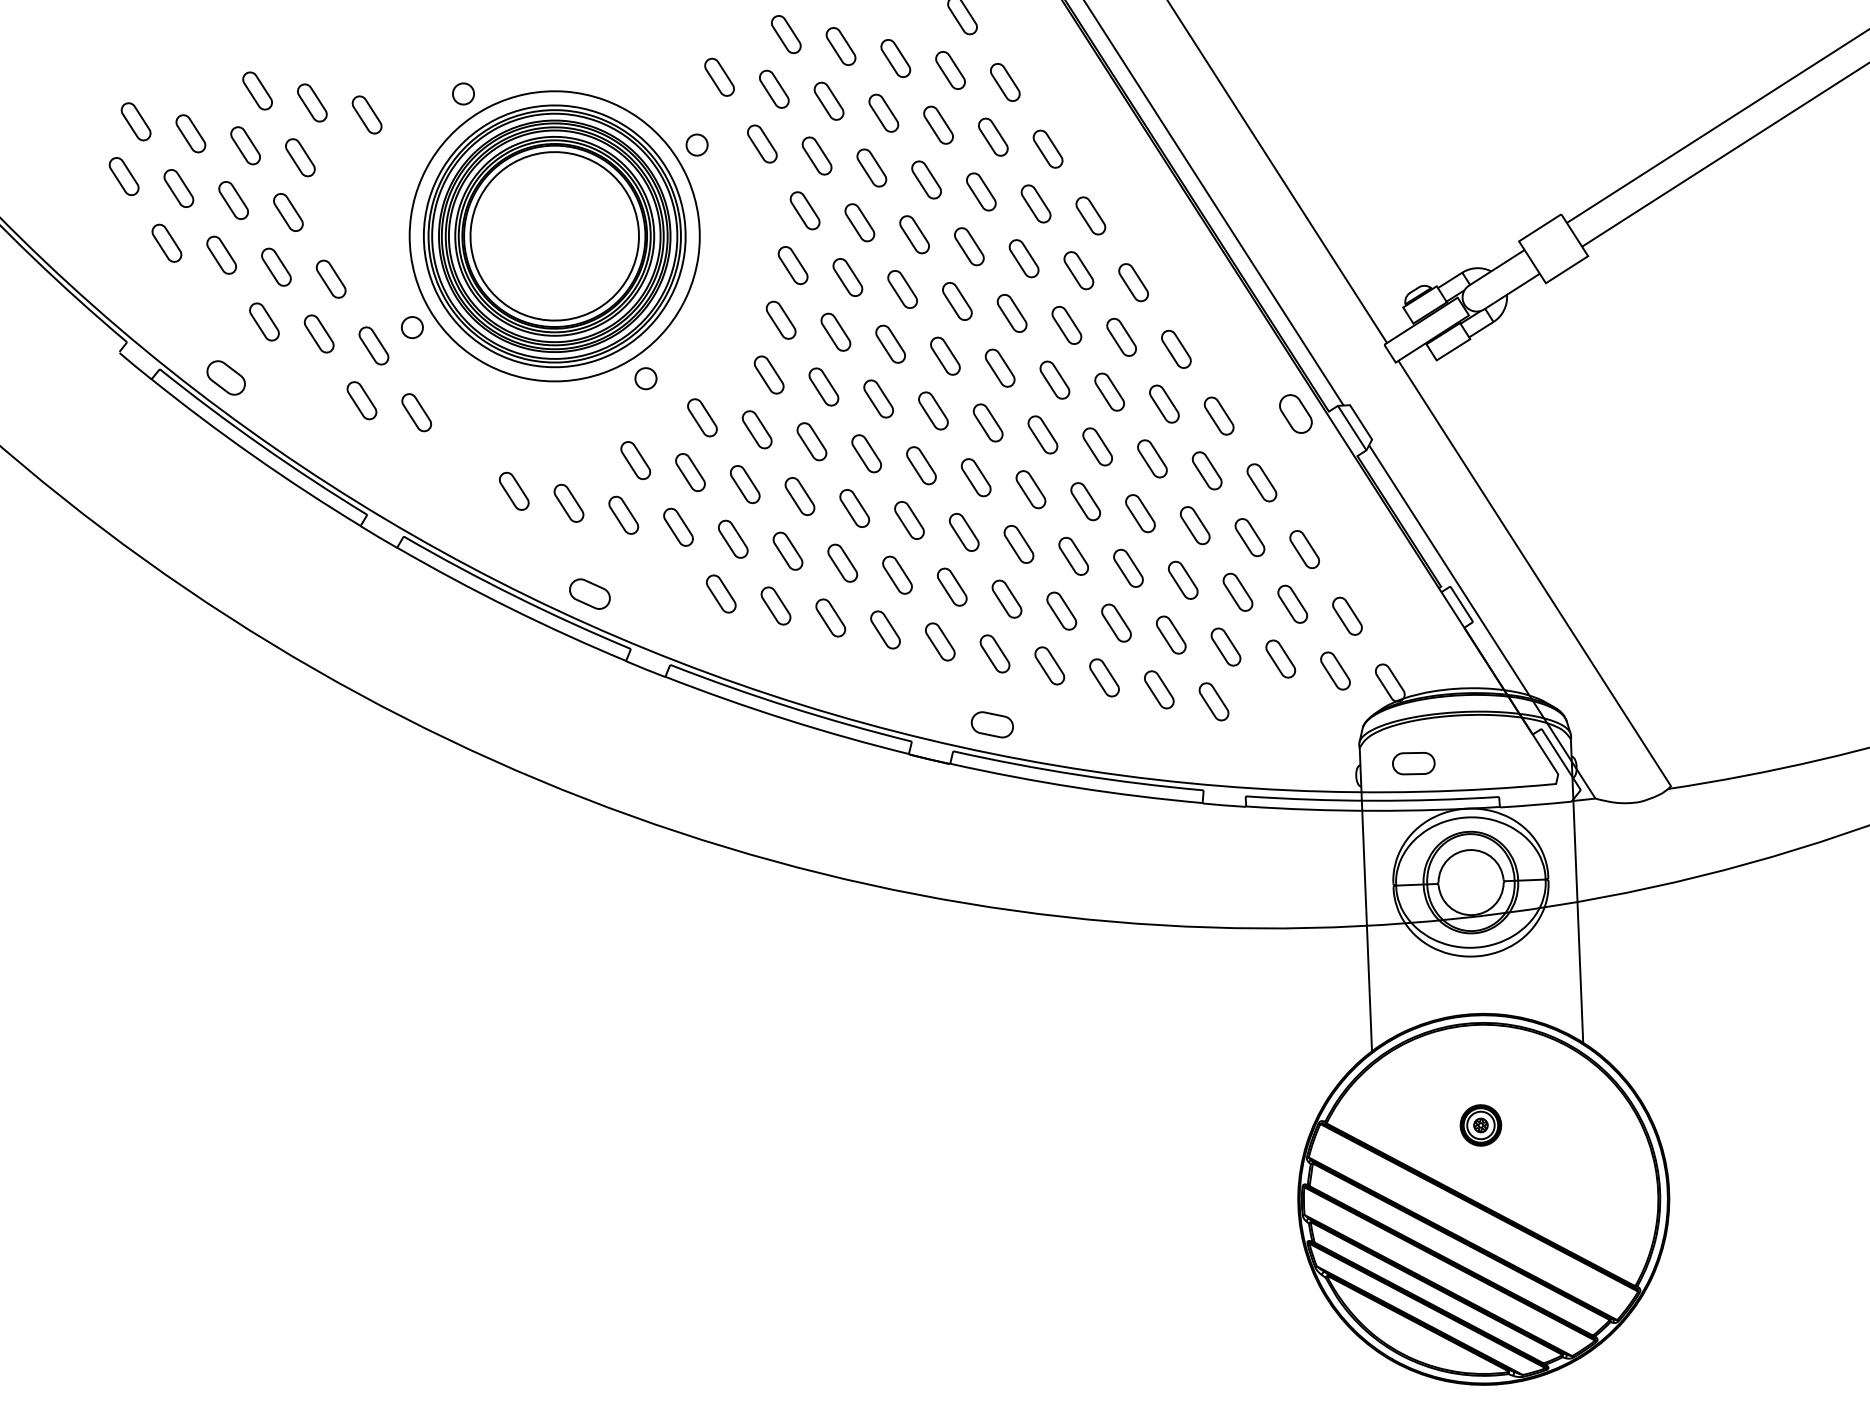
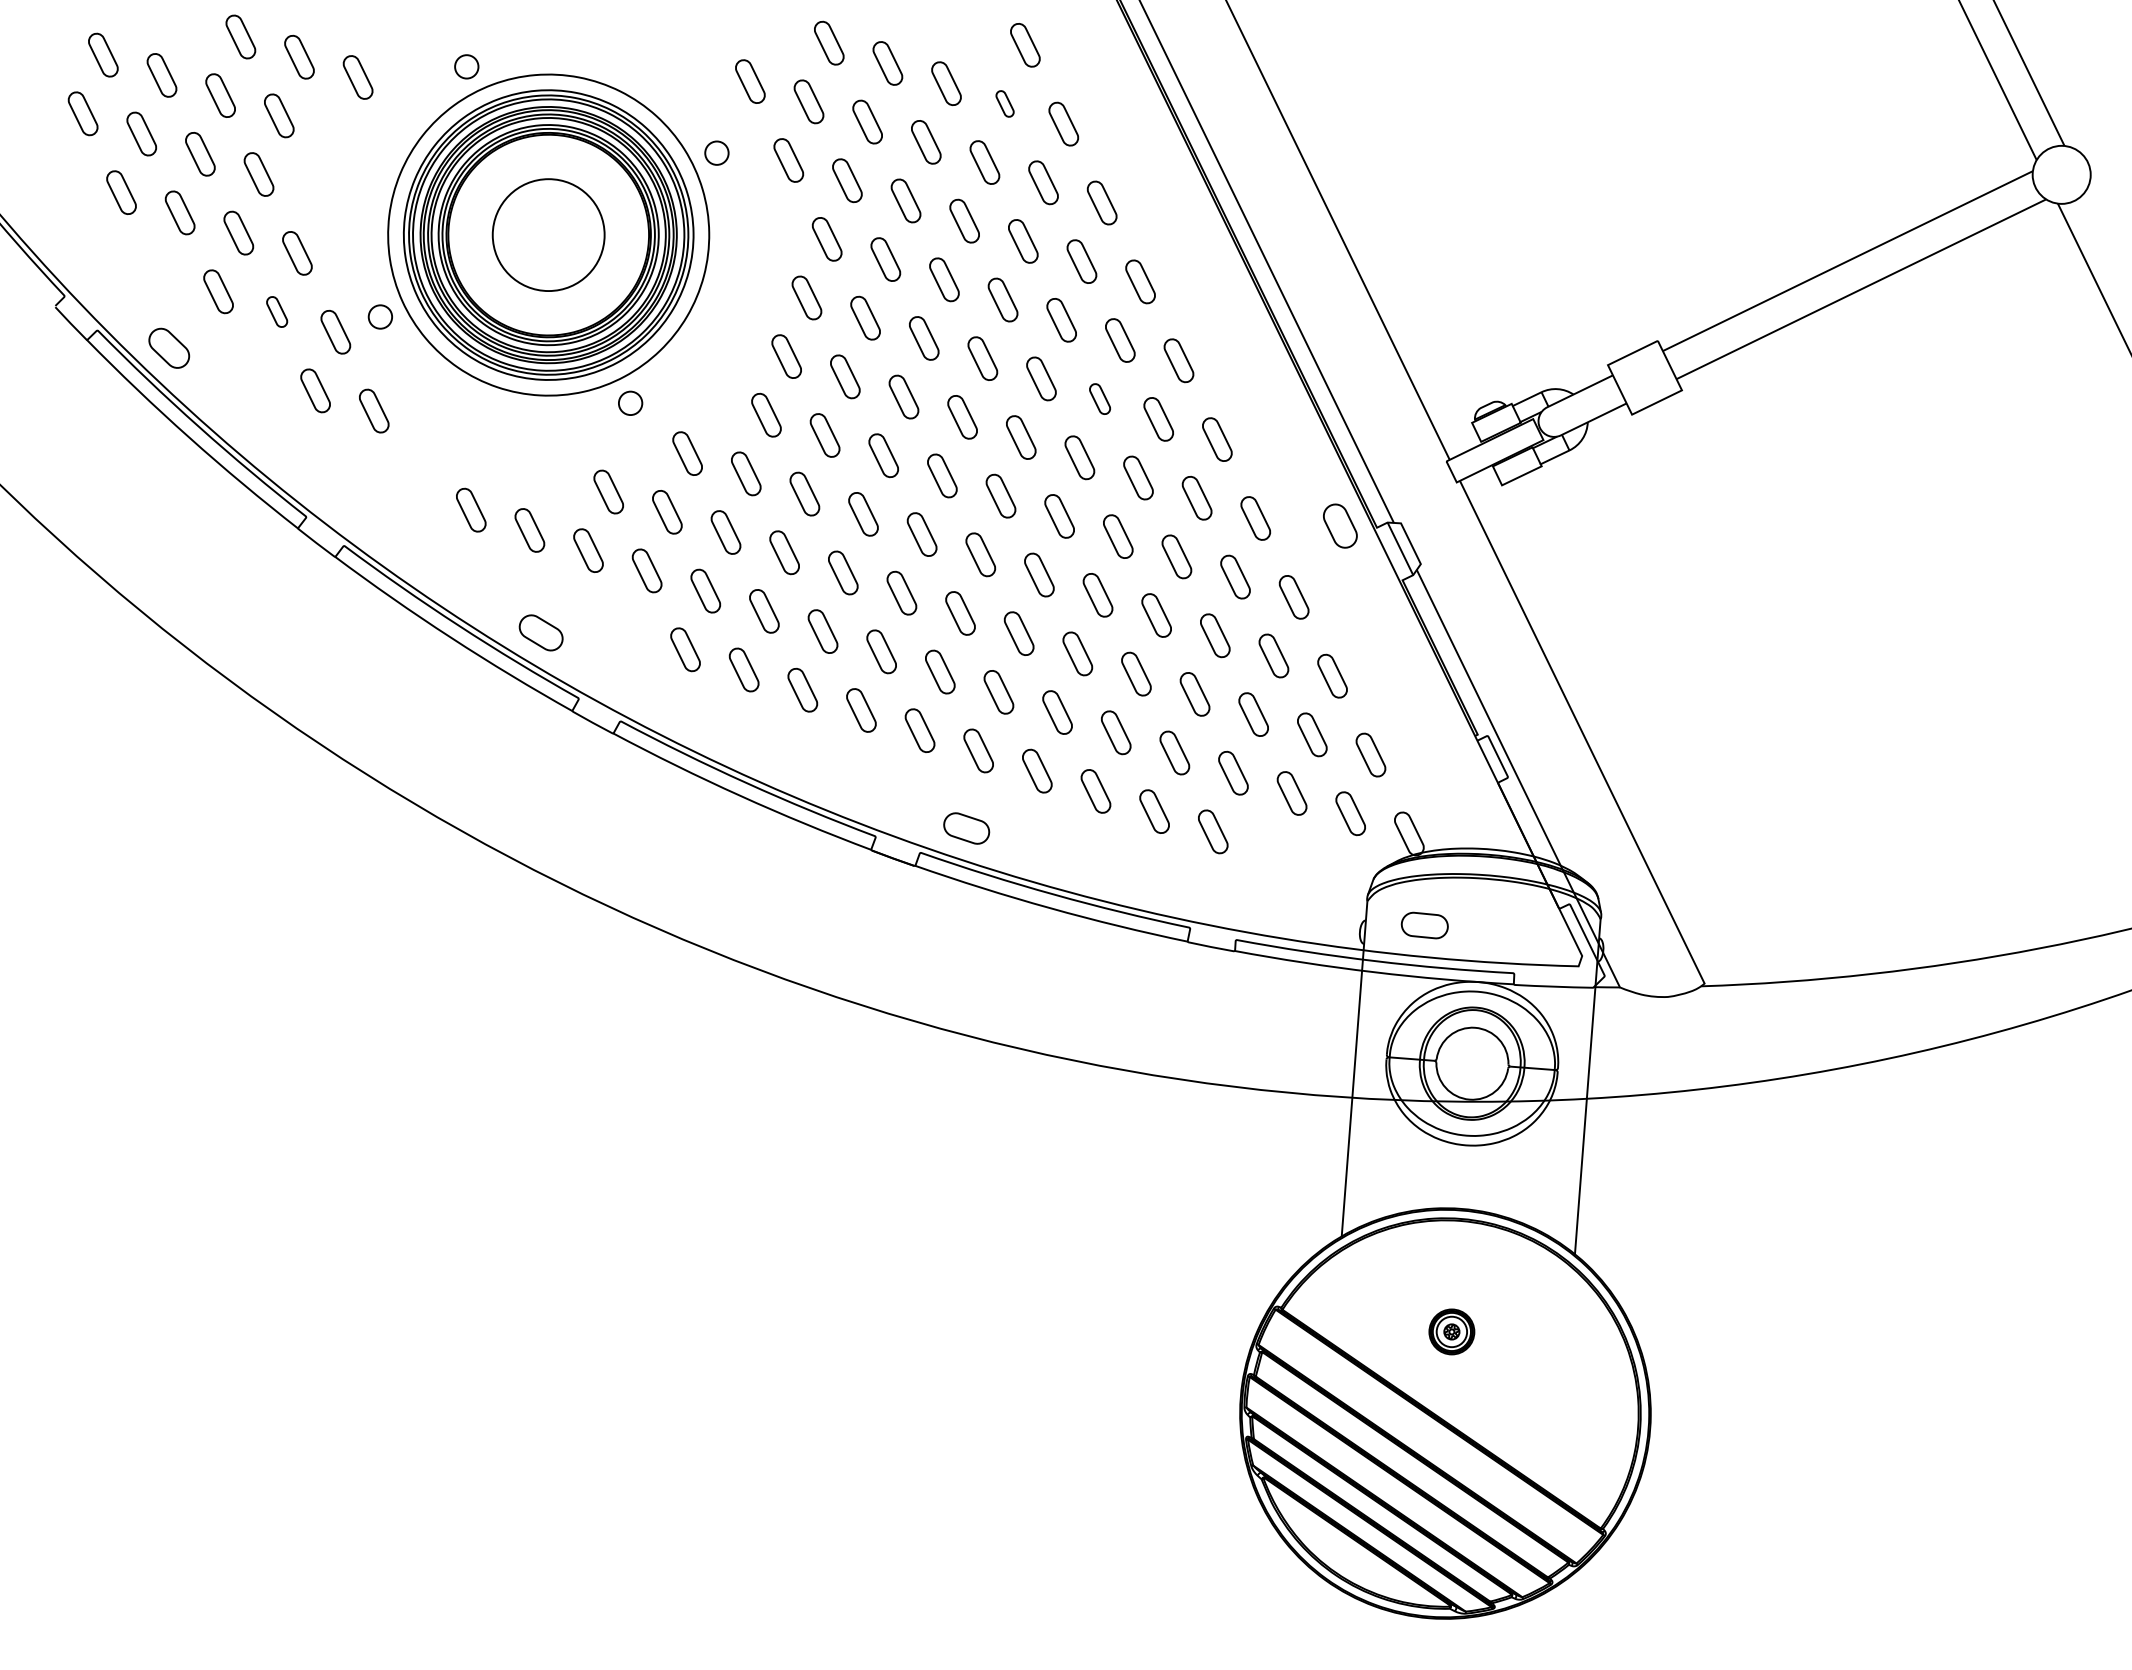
part: (949, 70) -> (1004, 103), size x0.6
circle: (554, 235) -> (548, 234), size x0.6
part: (1066, 324) -> (1099, 398), size x0.7
part: (318, 333) -> (276, 311), size x0.7

